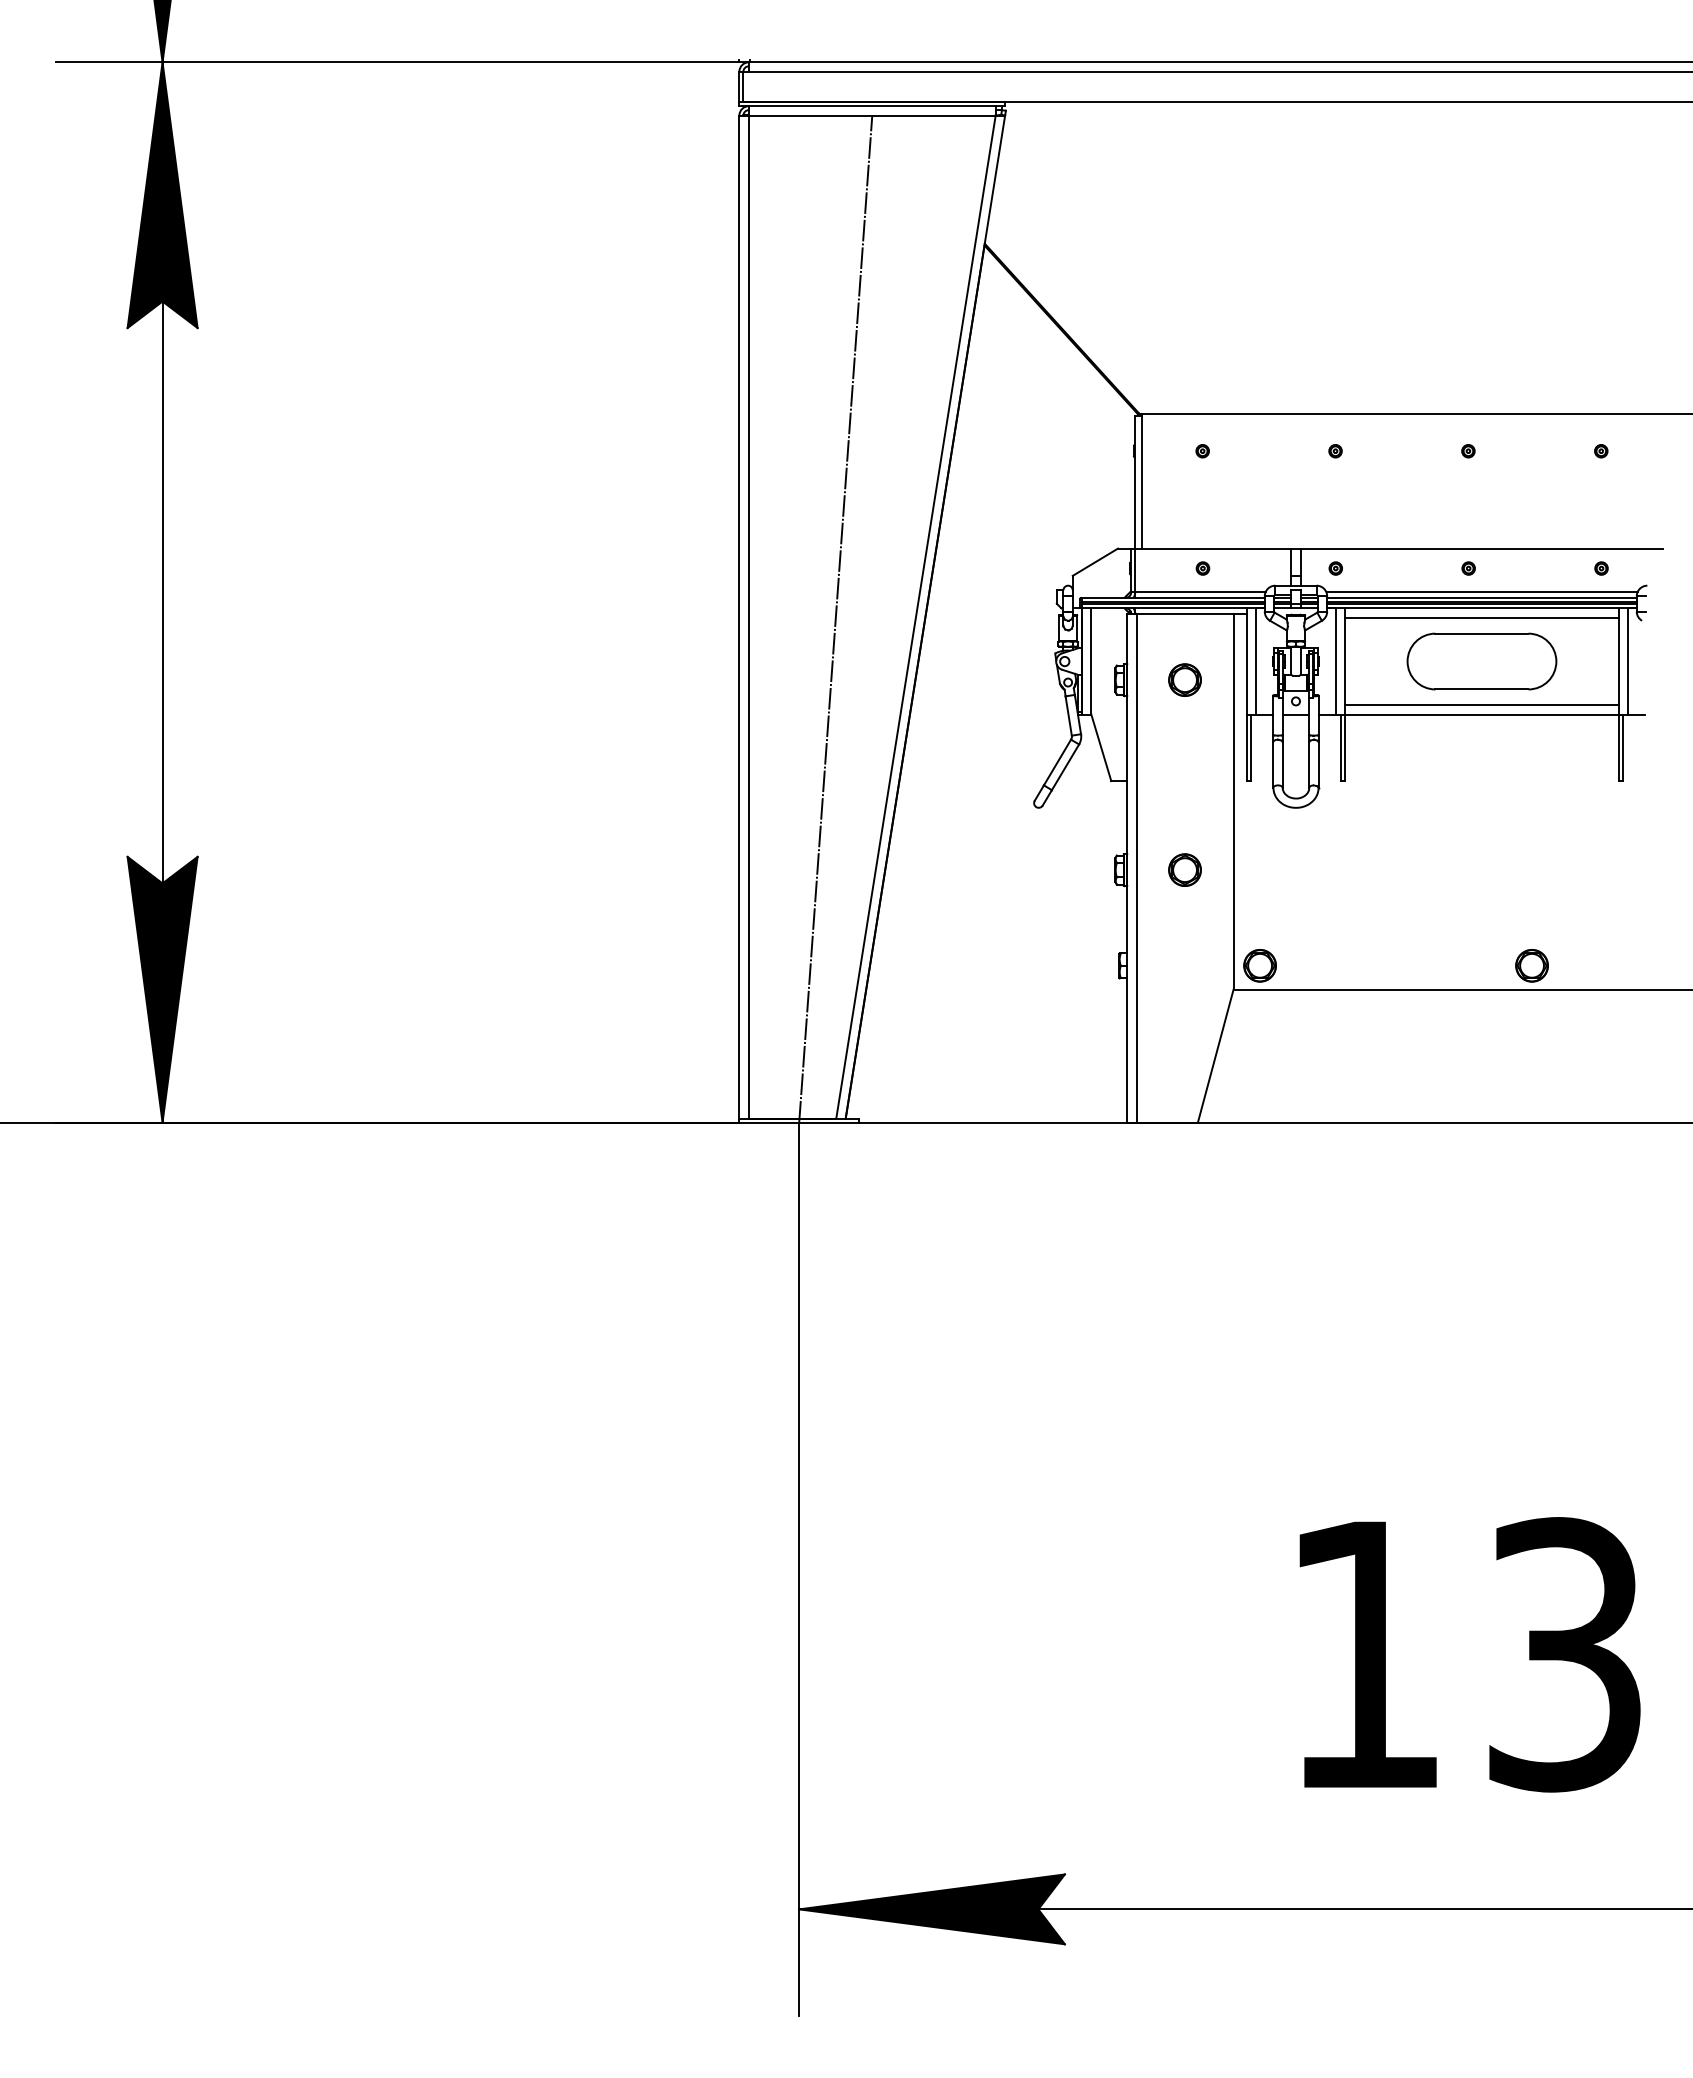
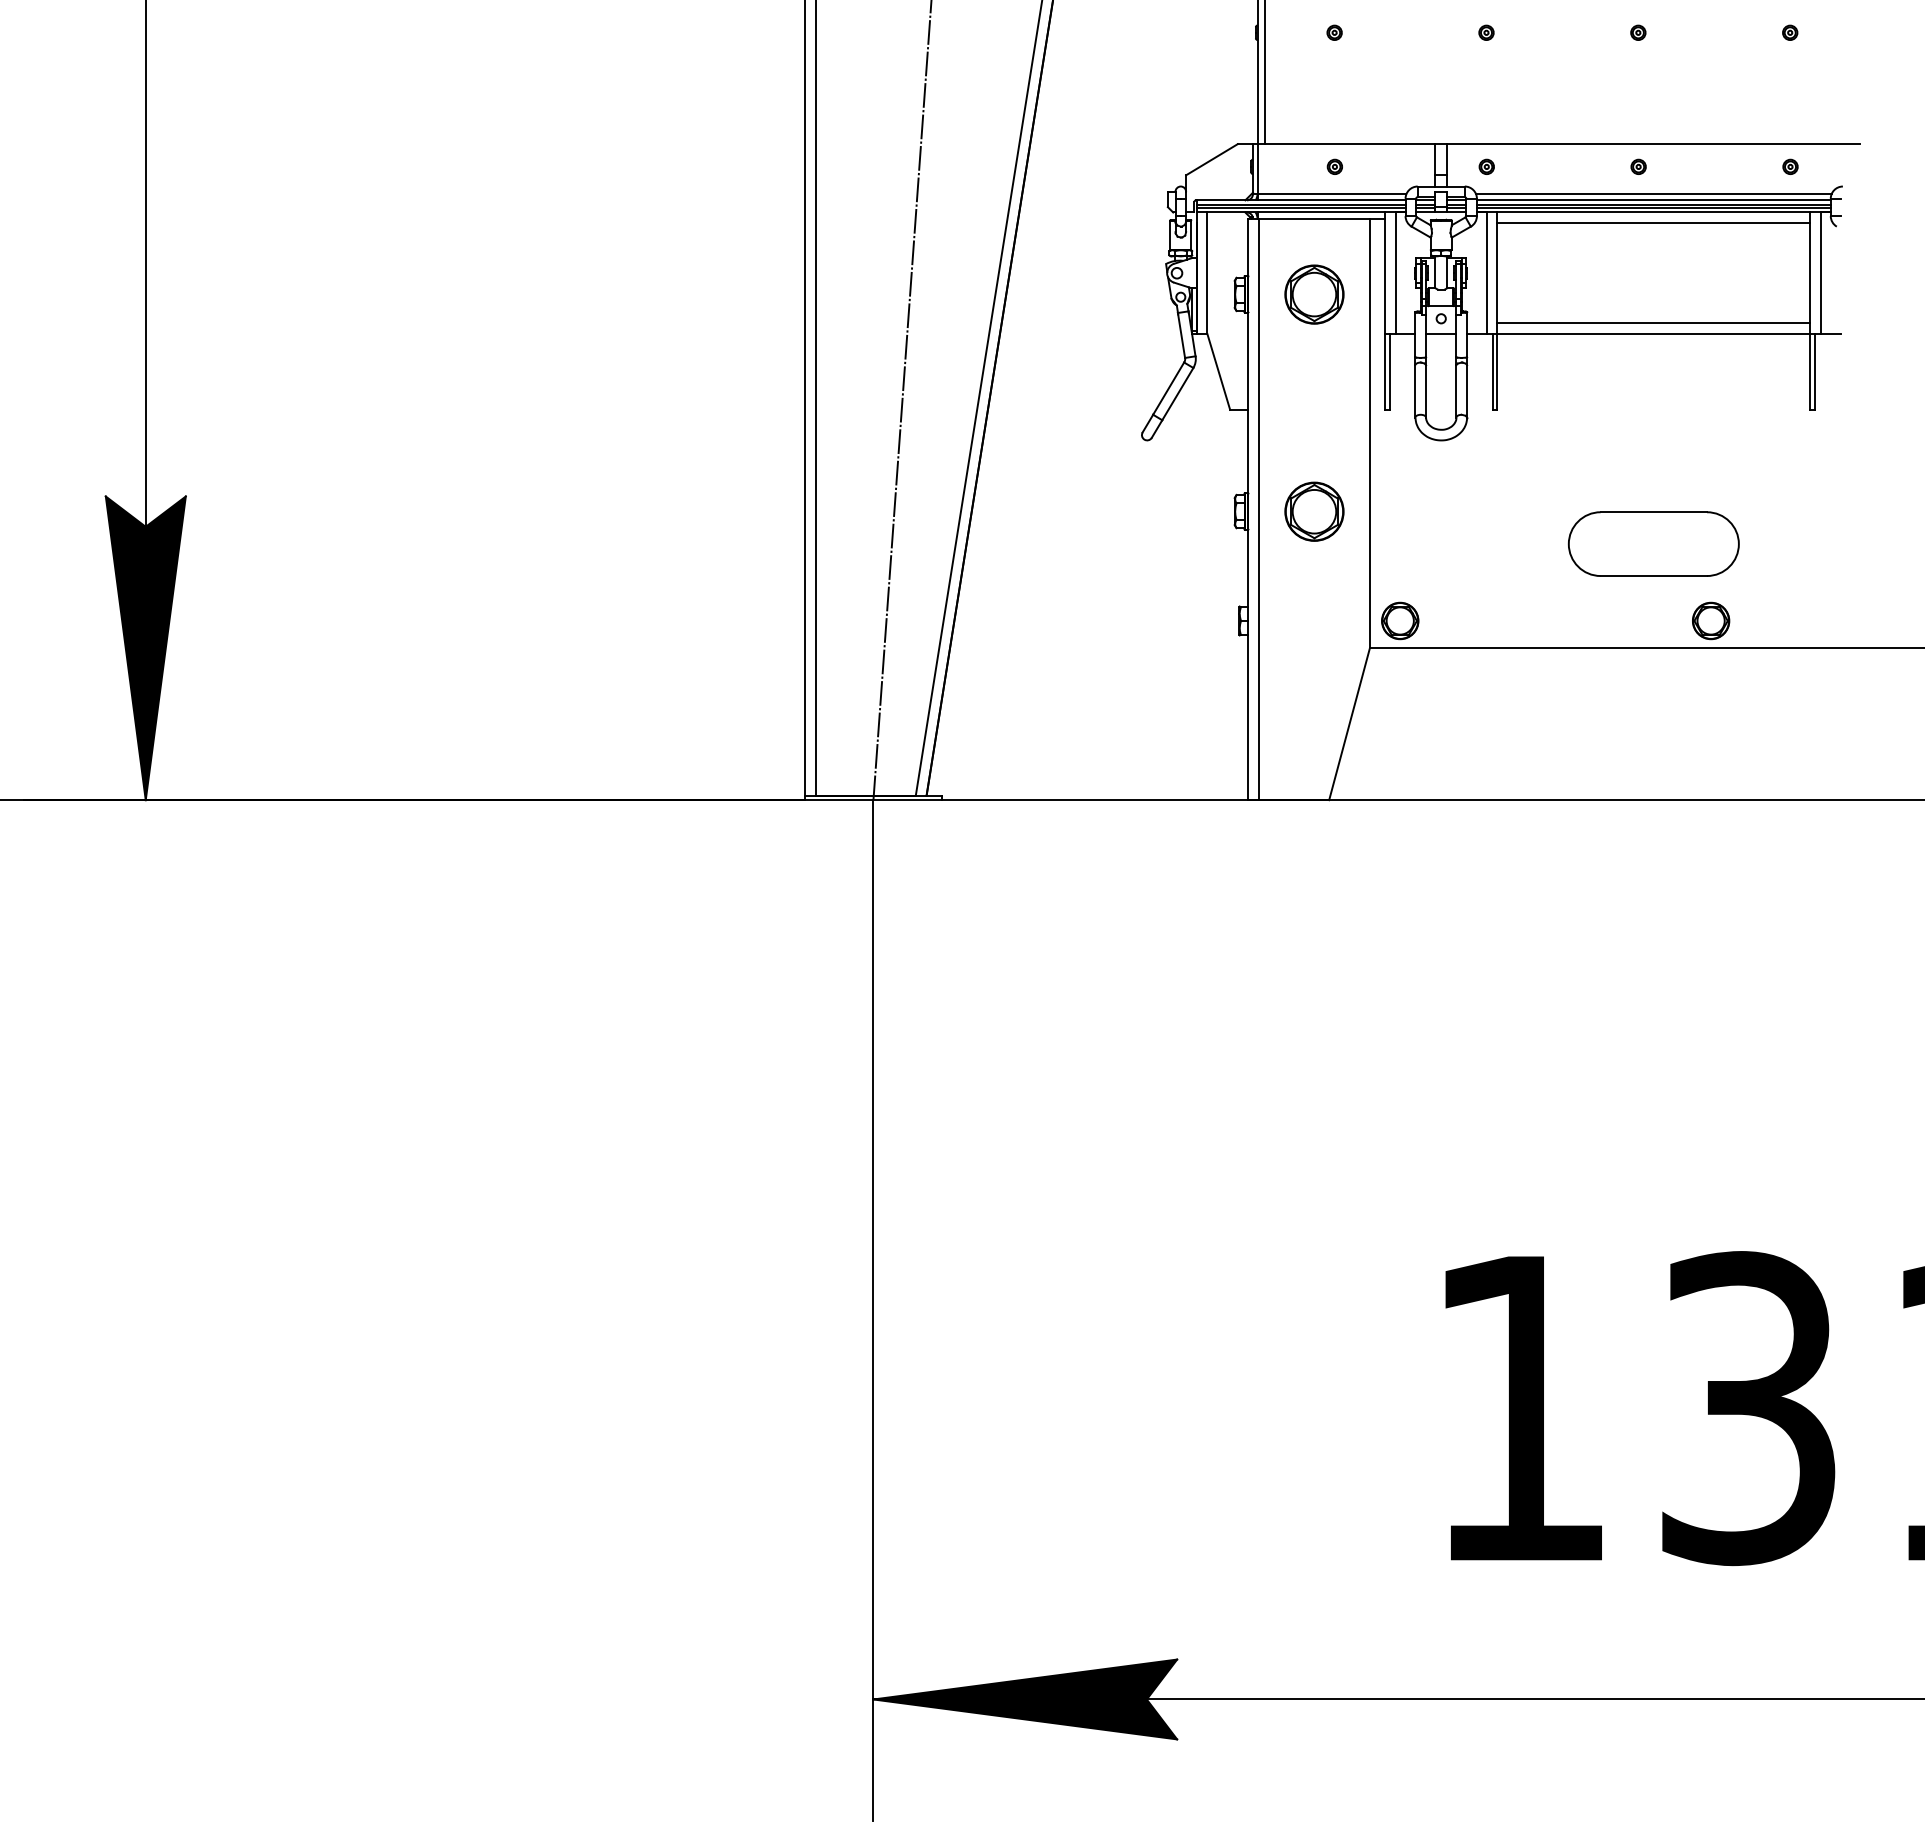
part: (1481, 661) -> (1653, 544), moved
part: (1184, 679) -> (1313, 293), size x1.6
part: (1184, 869) -> (1313, 510), size x1.6

